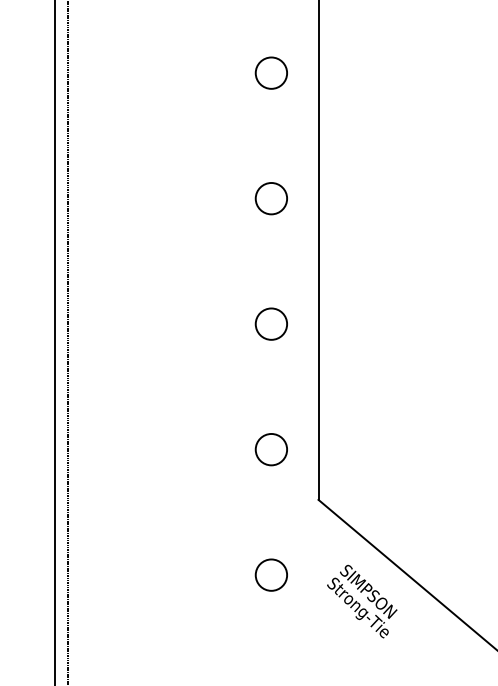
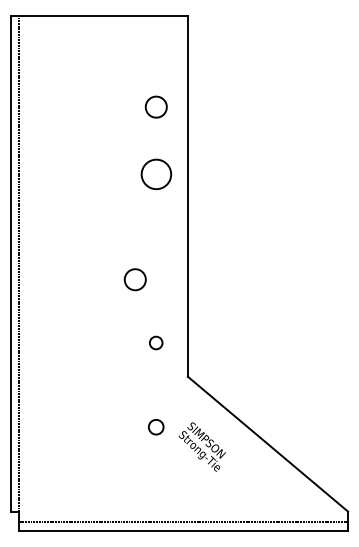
circle: (270, 72) -> (155, 106), moved
circle: (270, 198) -> (155, 174), size x1.4
circle: (270, 323) -> (134, 279), moved
circle: (270, 448) -> (155, 342), size x0.6
circle: (270, 573) -> (155, 426), size x0.7
text: (361, 600) -> (201, 446), moved

